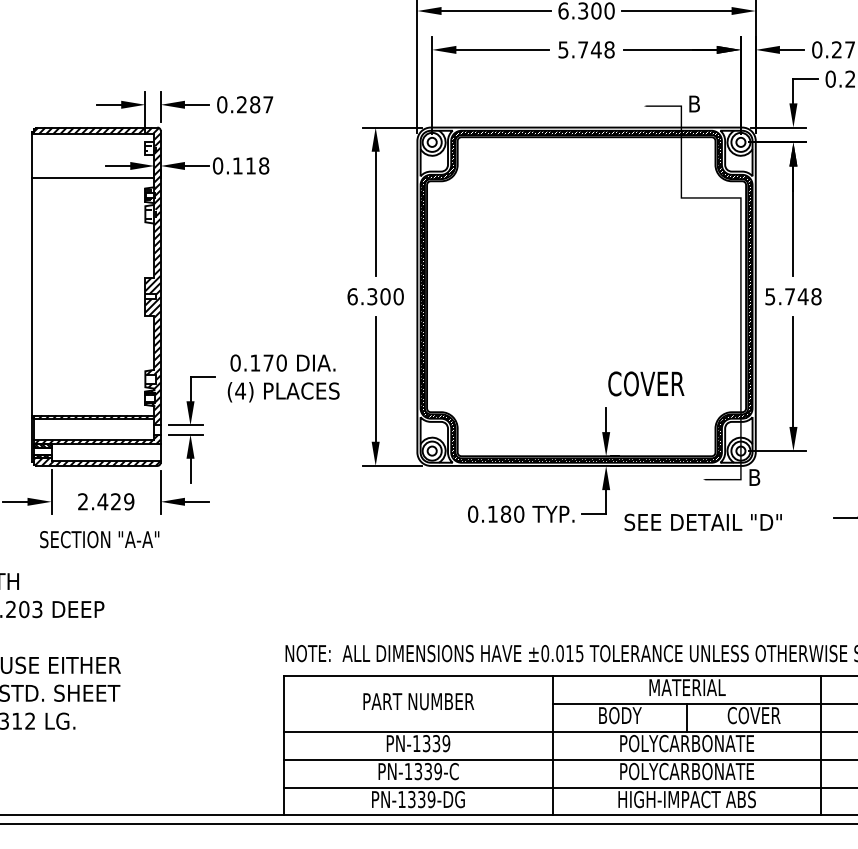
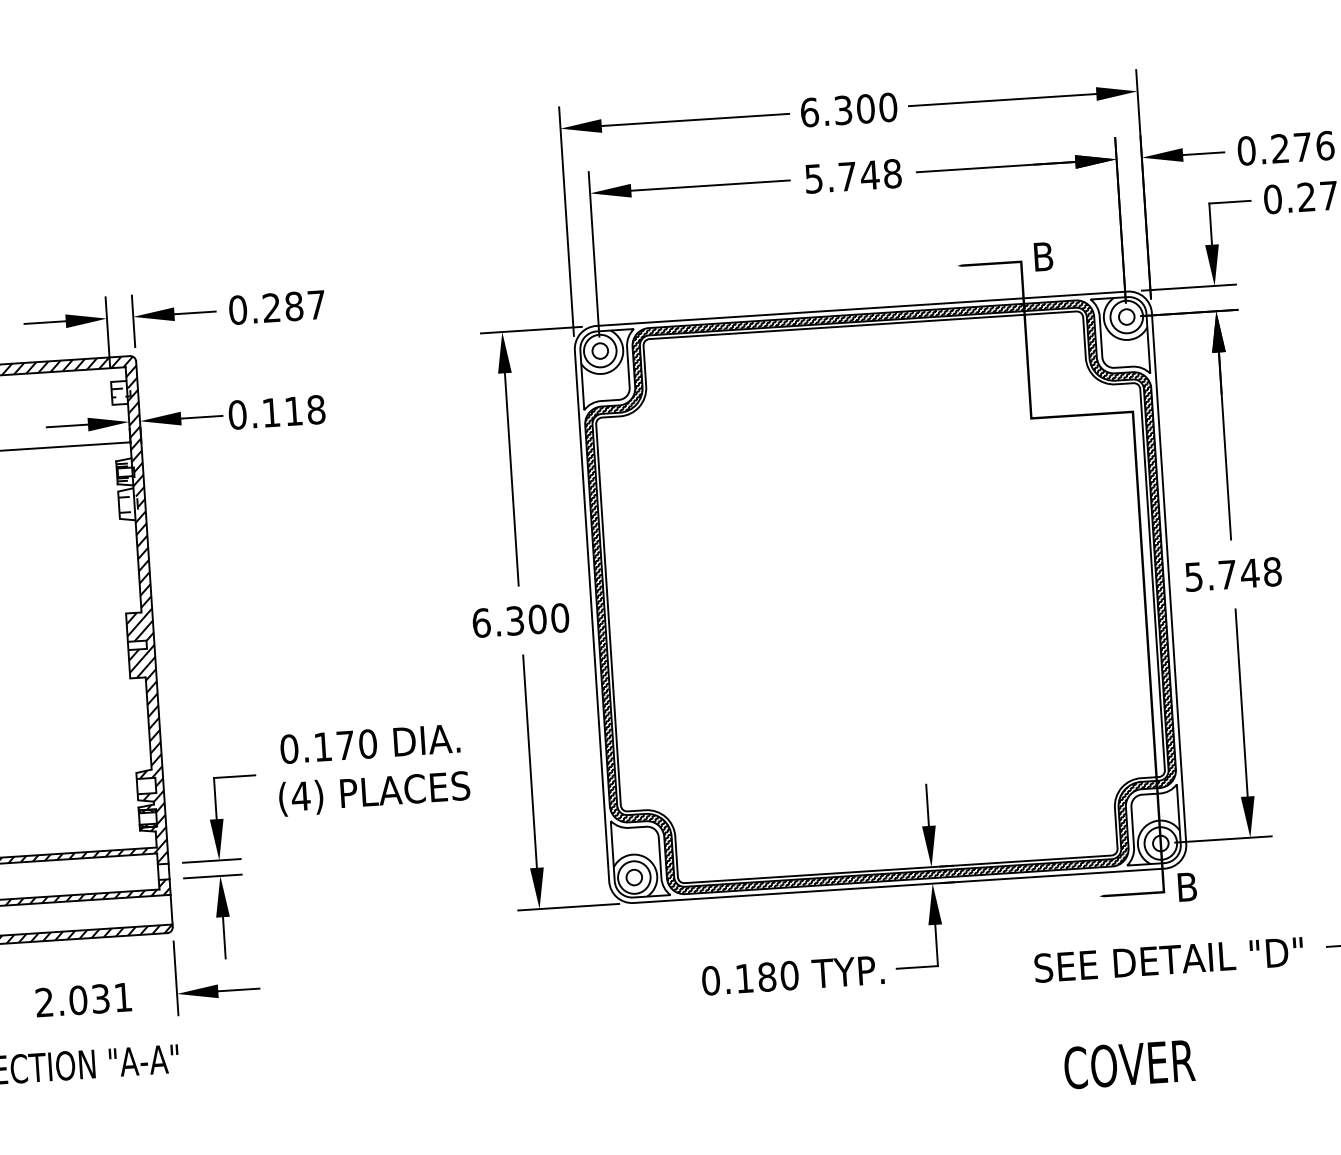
text: (646, 383) -> (1129, 1063), moved
text: (115, 501) -> (99, 998), 2.429 -> 2.031
text: (702, 521) -> (1167, 958), moved

